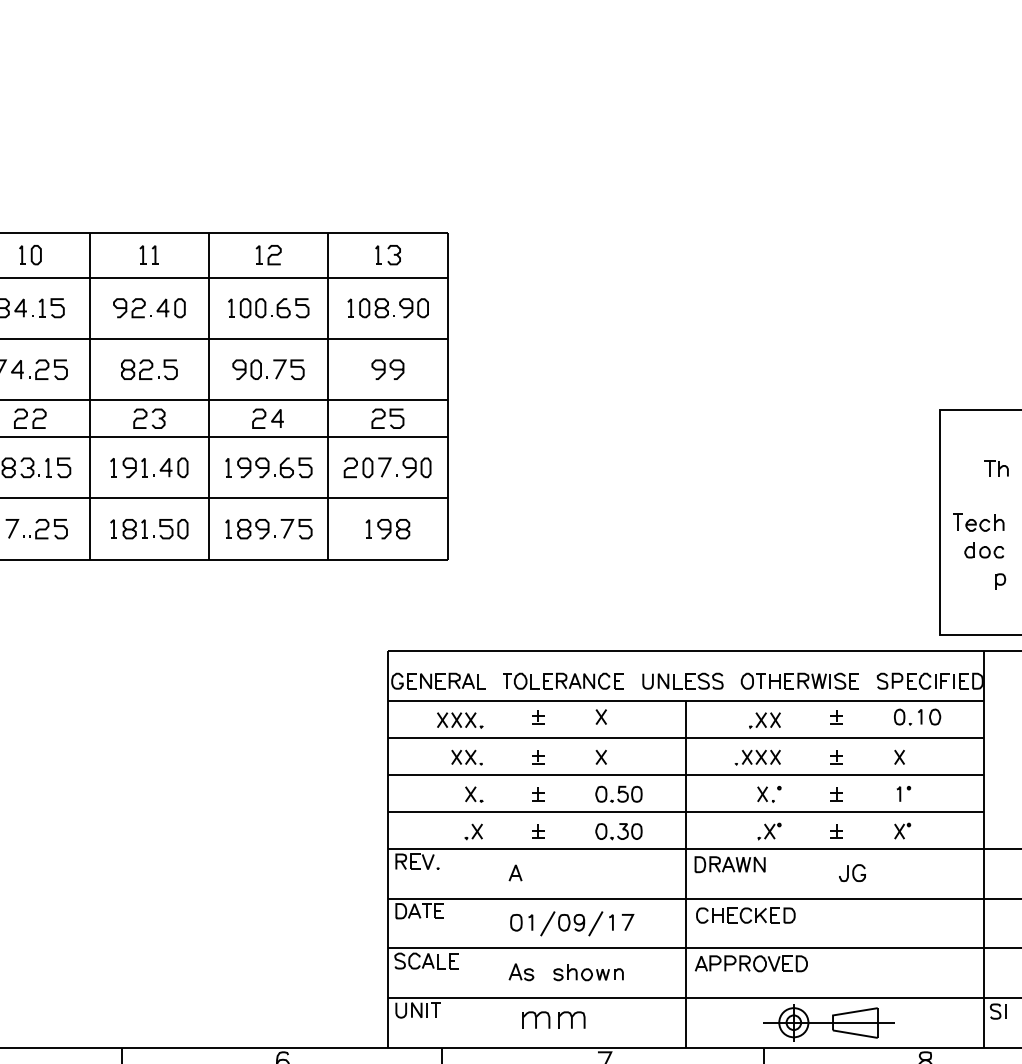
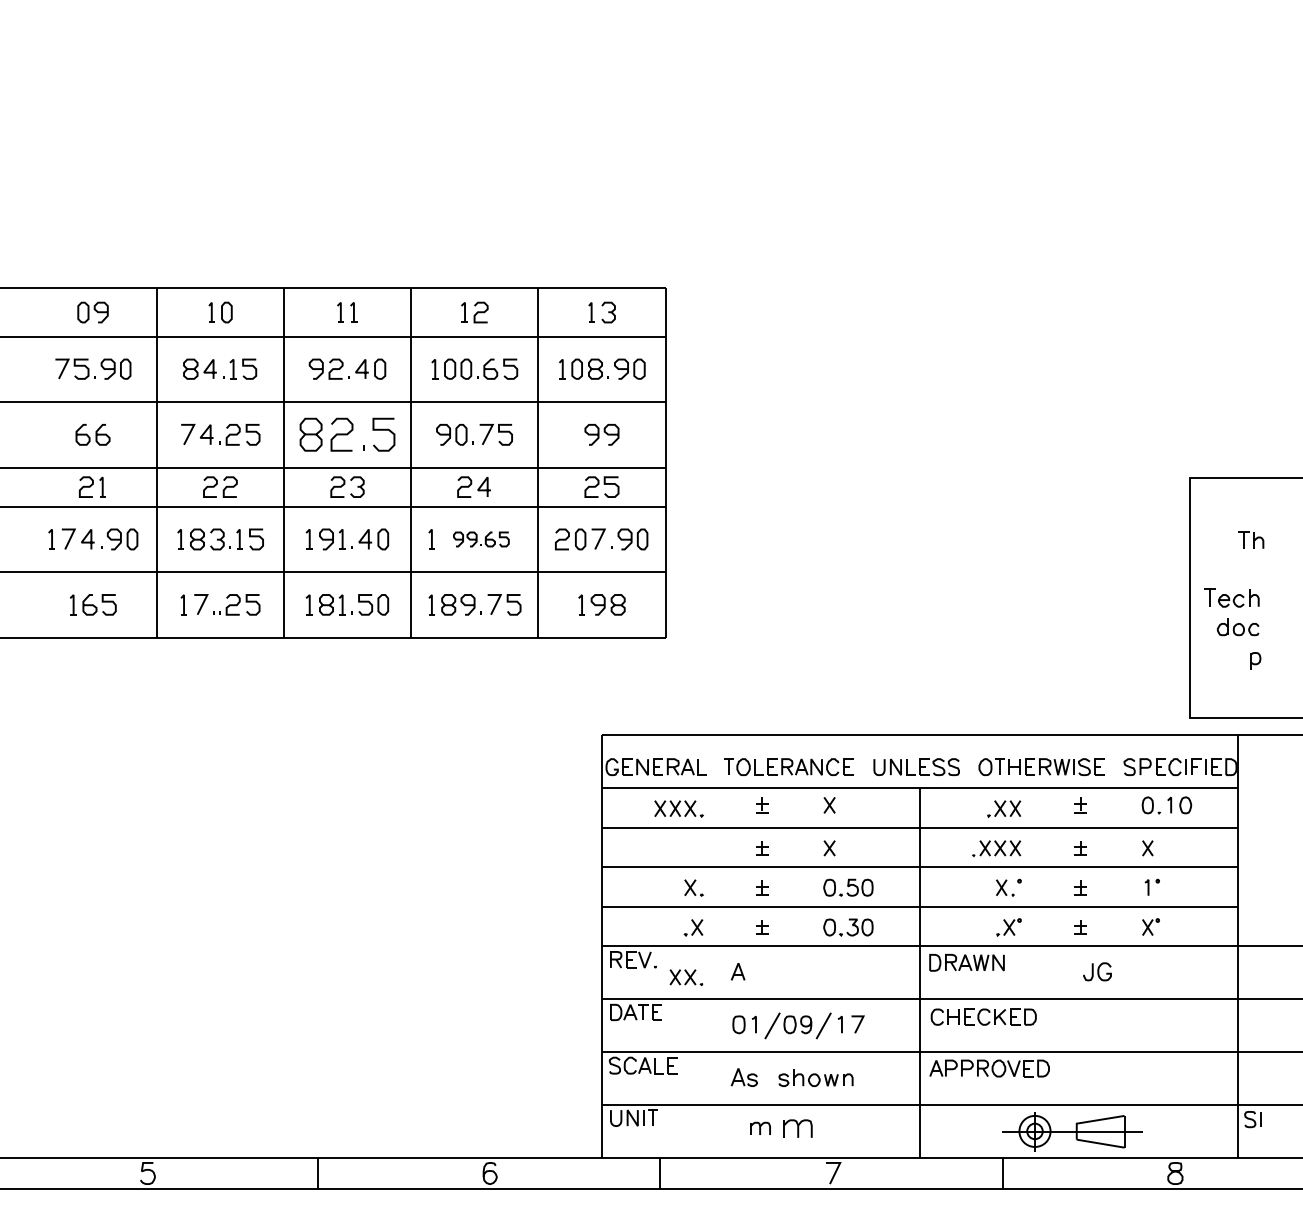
part: (149, 369) -> (347, 434), size x1.6
part: (275, 467) -> (481, 539), size x0.7
part: (467, 757) -> (686, 977), moved
part: (536, 1019) -> (760, 1128), size x0.7

